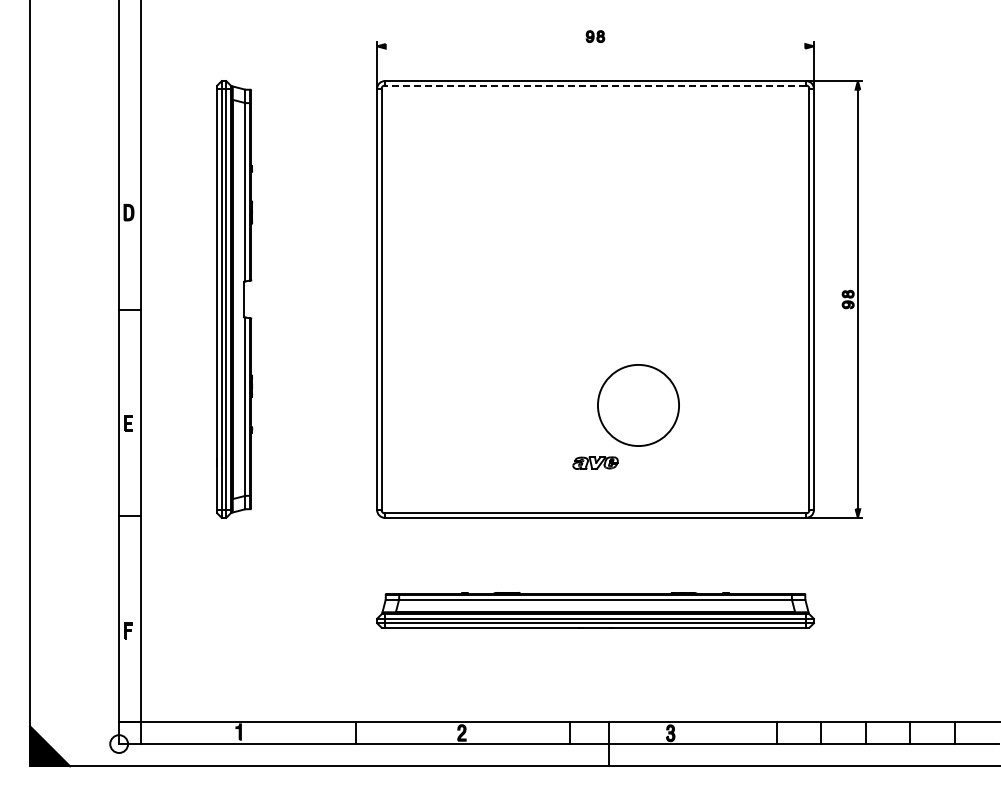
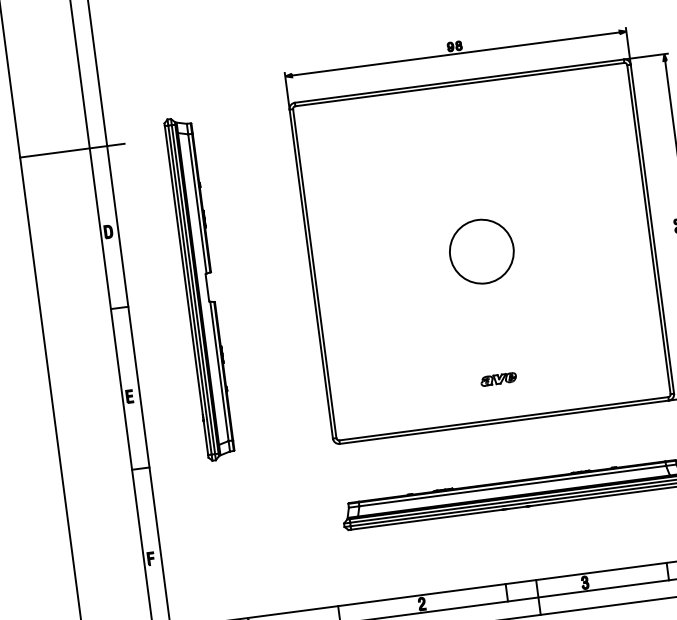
line: (595, 46) -> (455, 54), added
line: (595, 85) -> (459, 84), dashed -> solid
line: (96, 104) -> (72, 150), added
circle: (638, 405) -> (481, 251), moved

